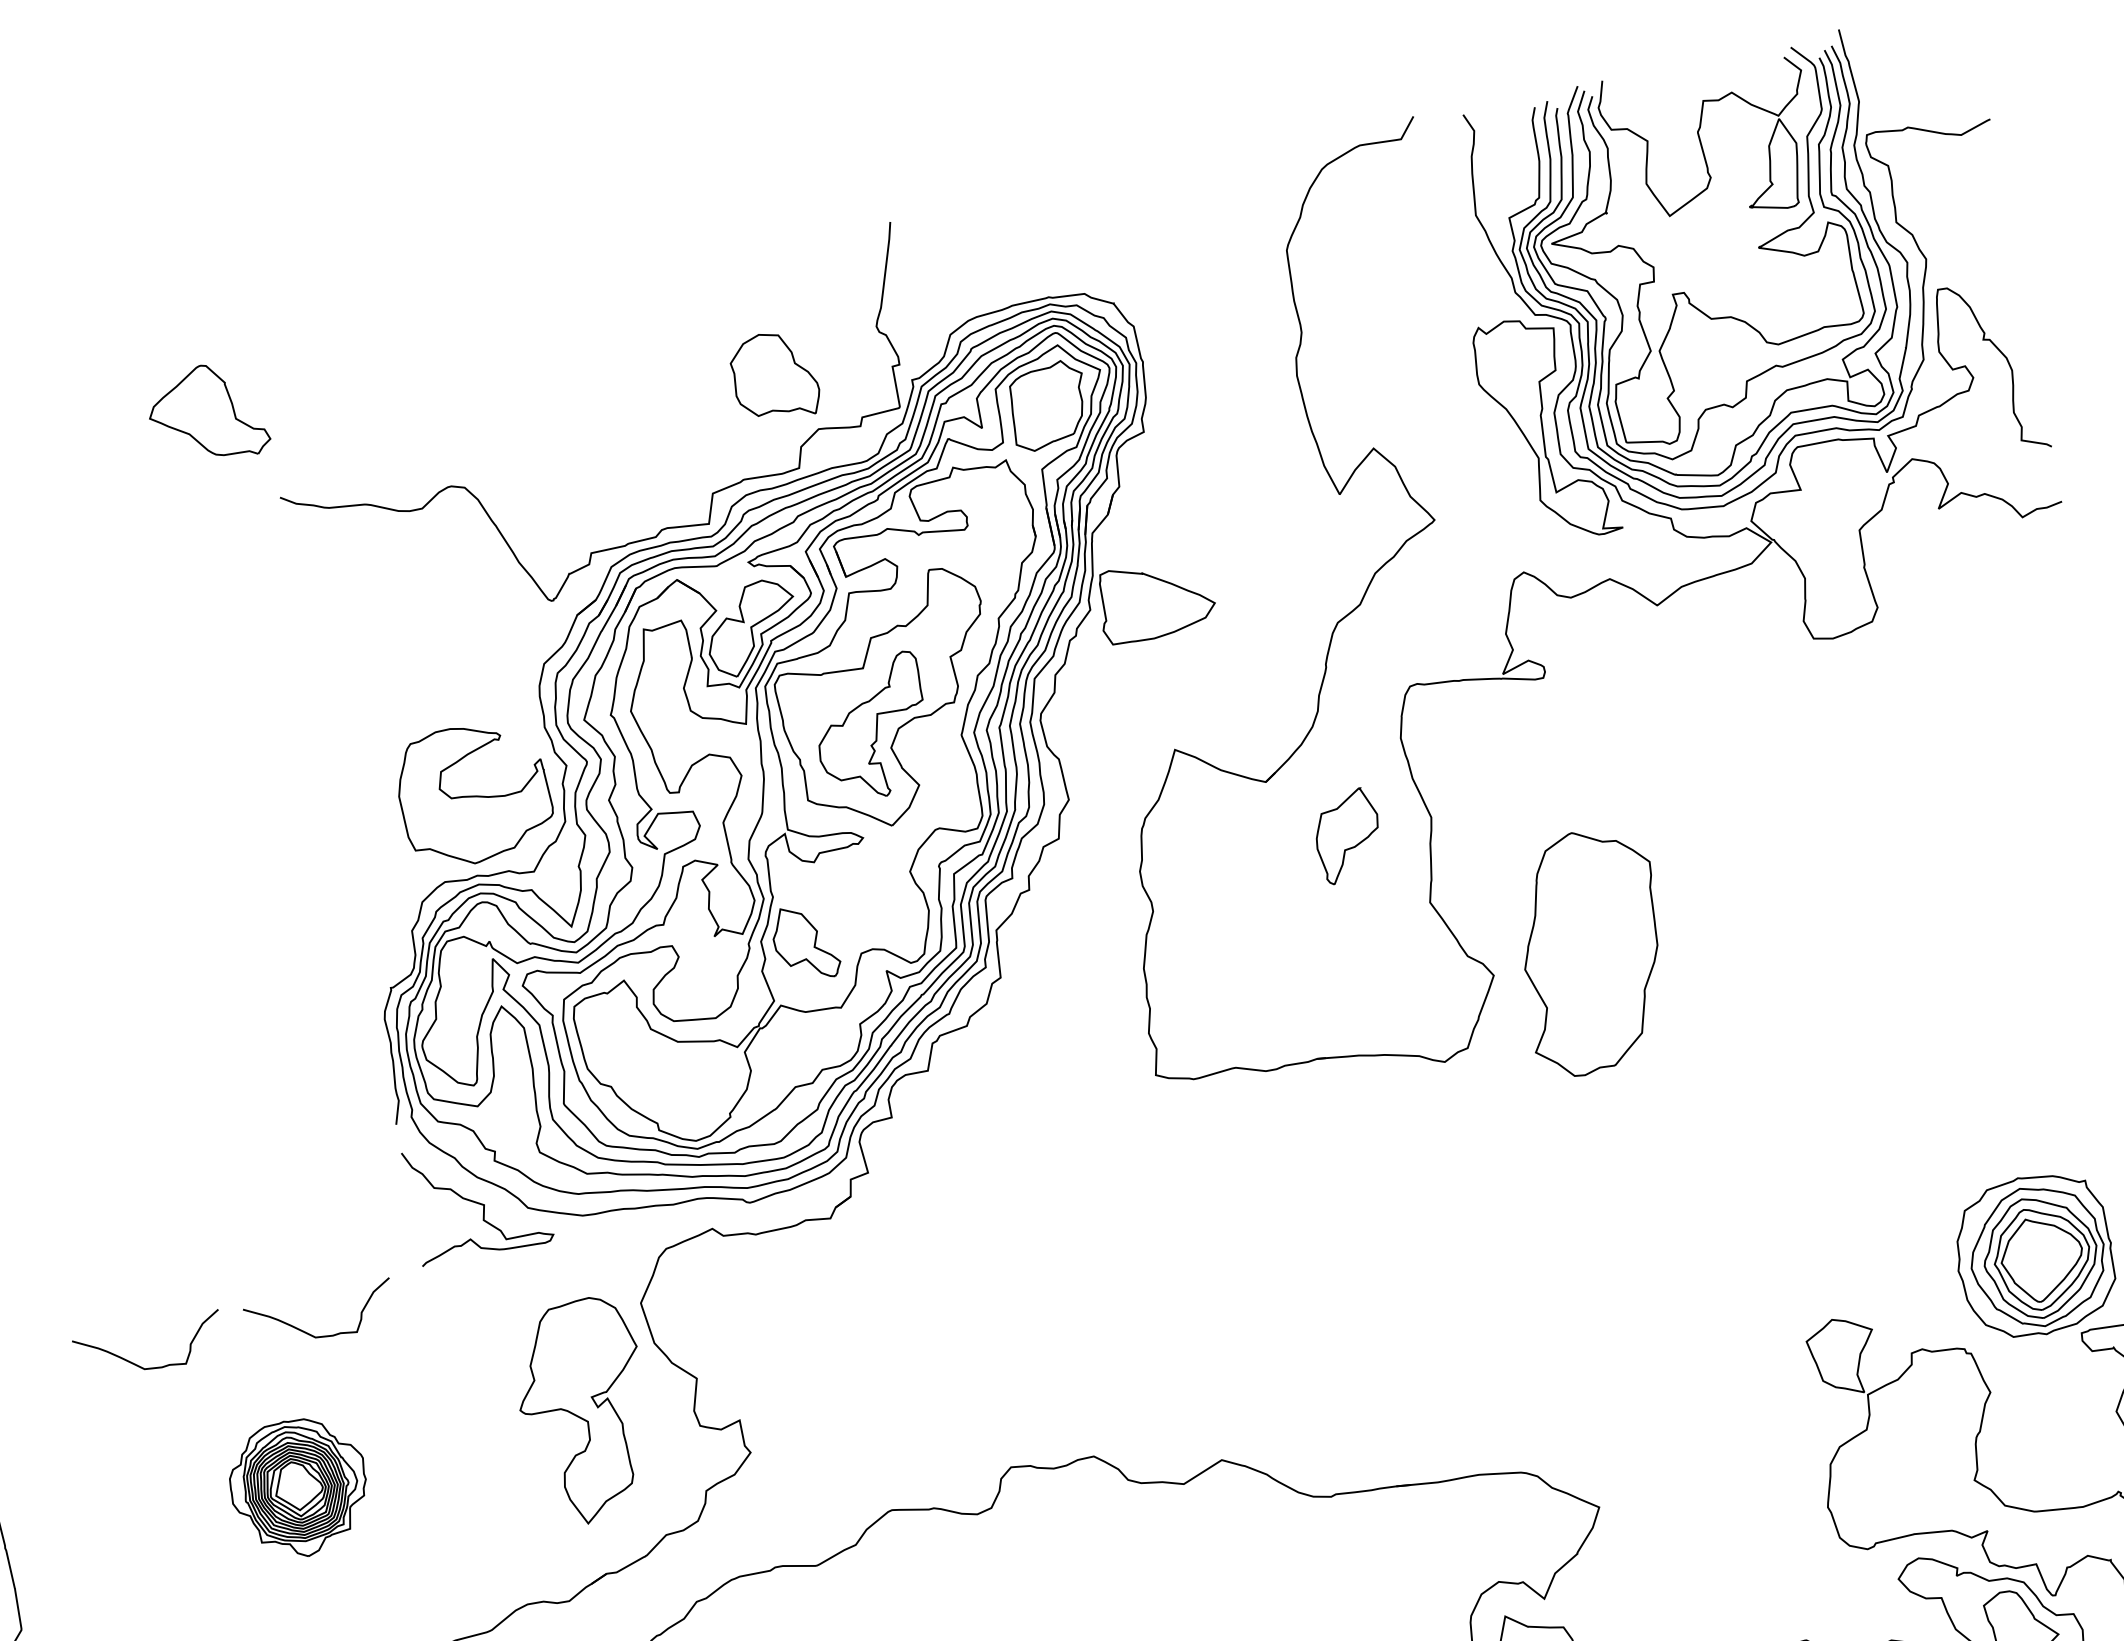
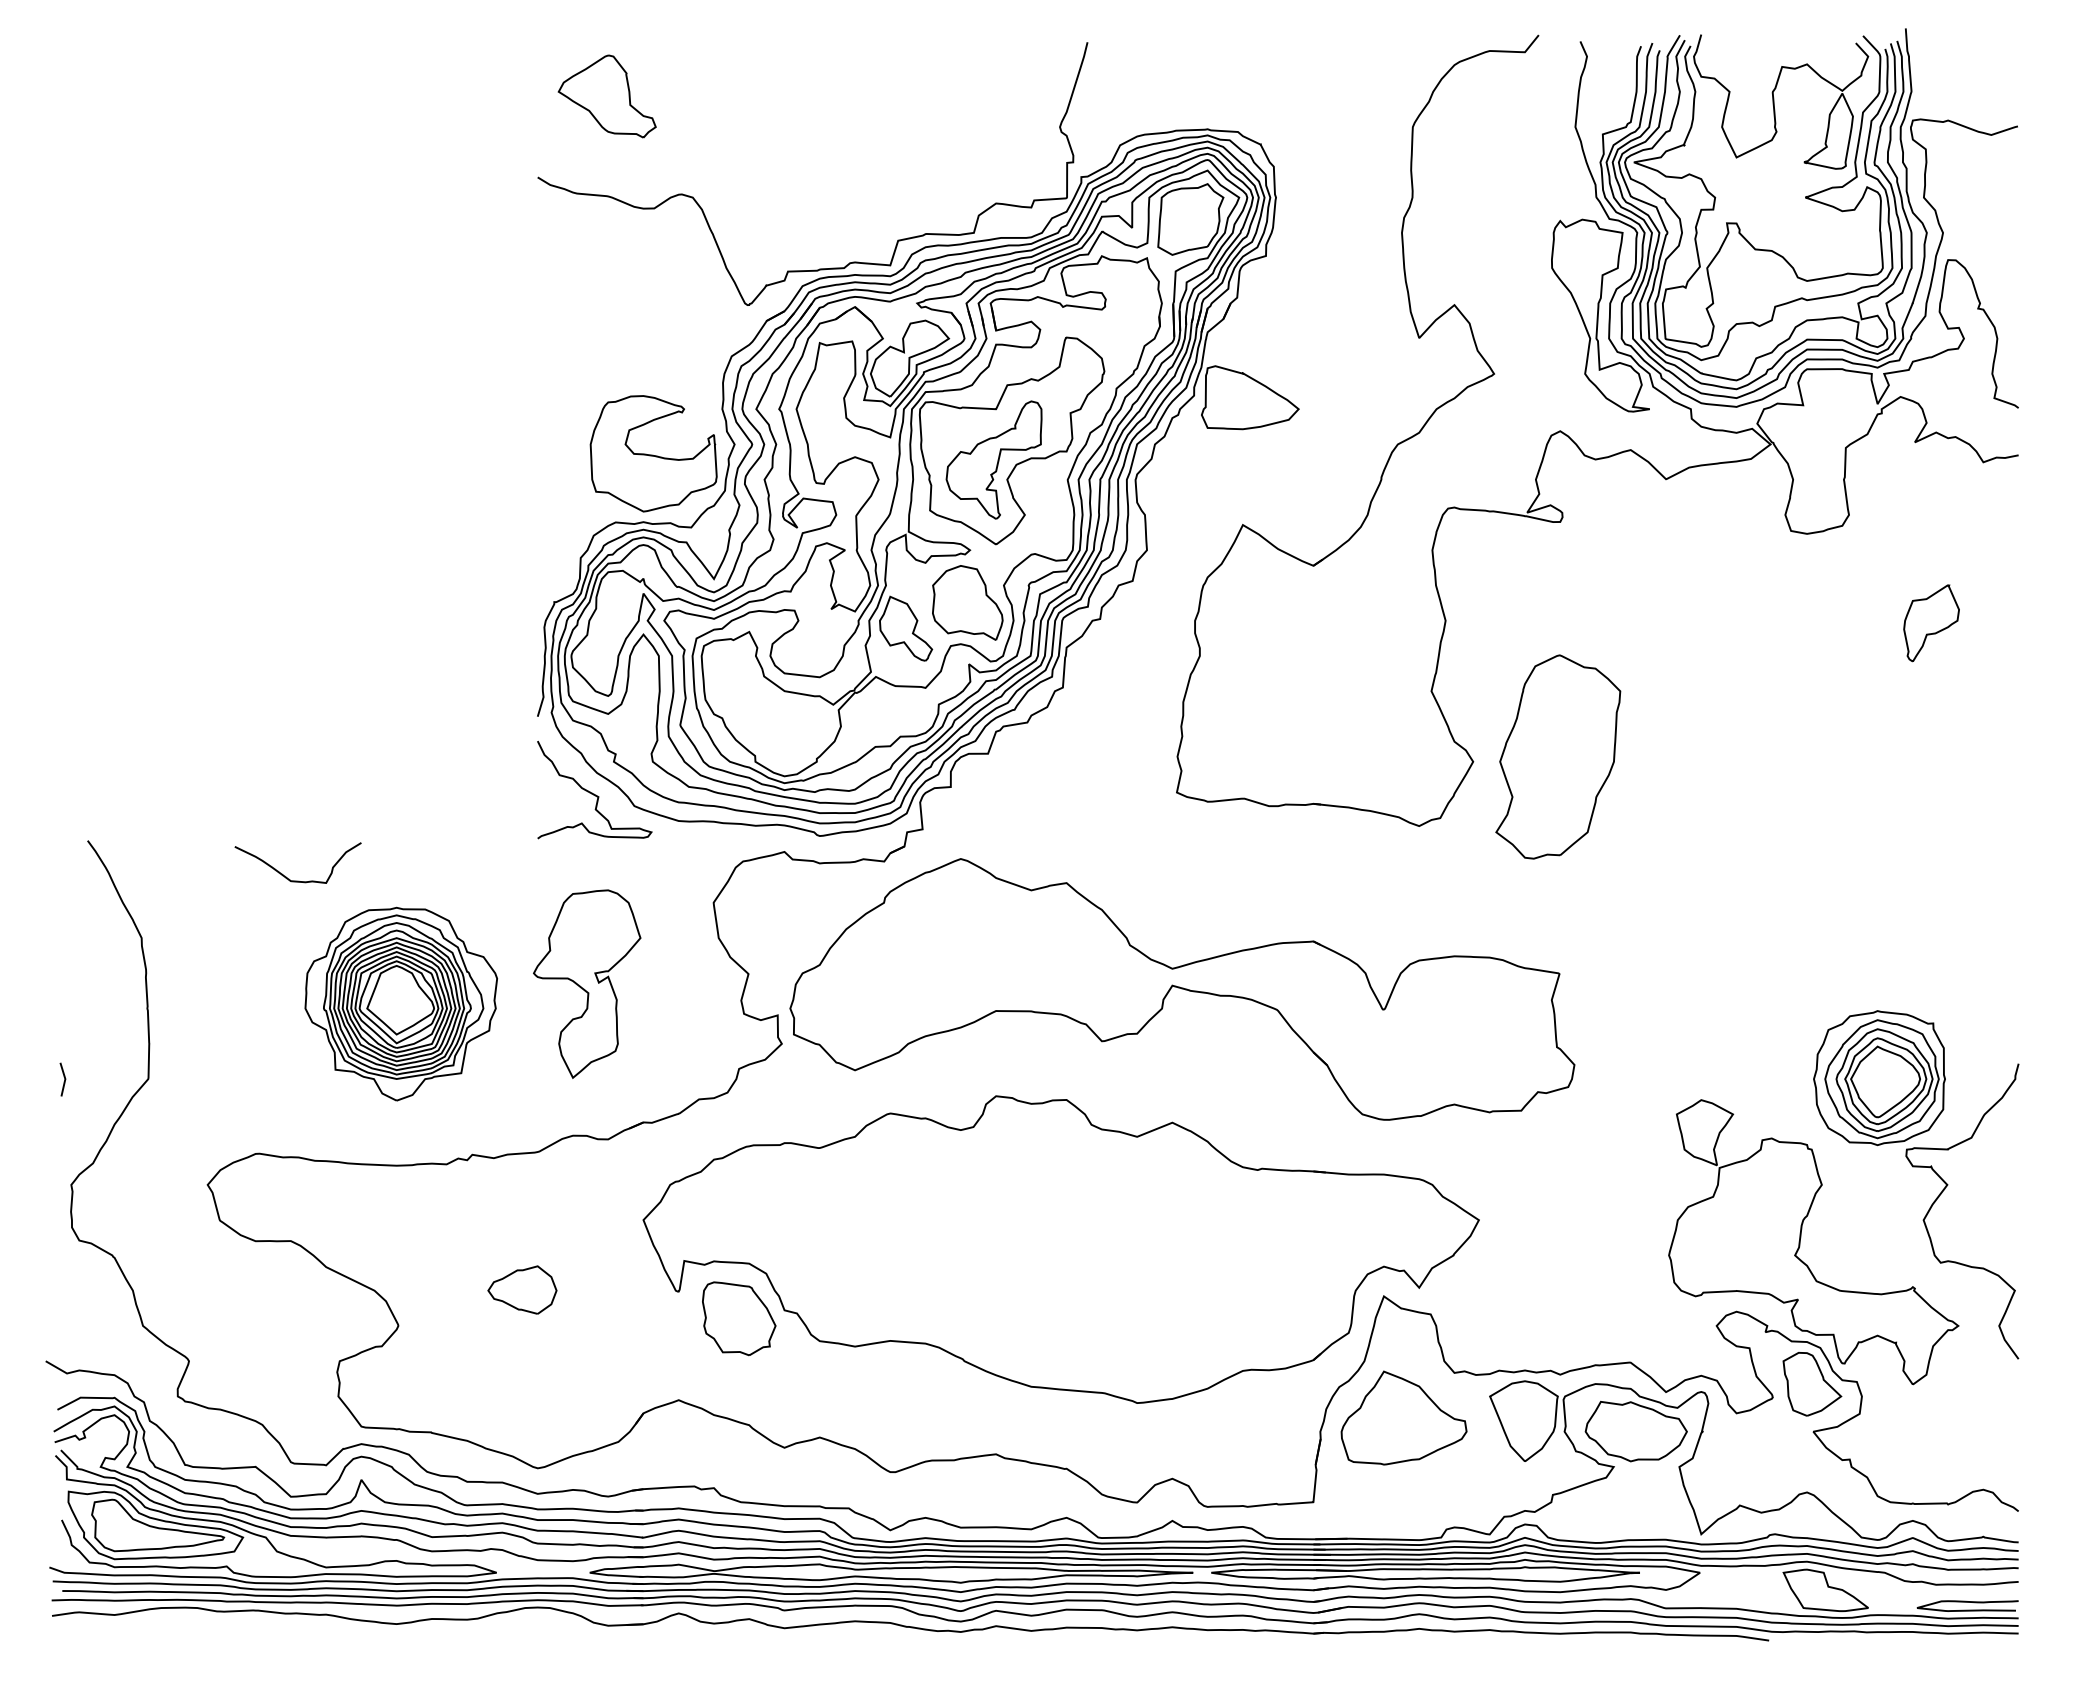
part: (774, 376) -> (967, 602), moved
part: (206, 413) -> (606, 96), moved
part: (1348, 836) -> (1931, 623), moved
part: (1204, 1303) -> (1182, 989), added
curve: (309, 1333) -> (433, 876), removed
part: (584, 1410) -> (587, 983), moved
part: (298, 1487) -> (400, 1003), size x1.67

